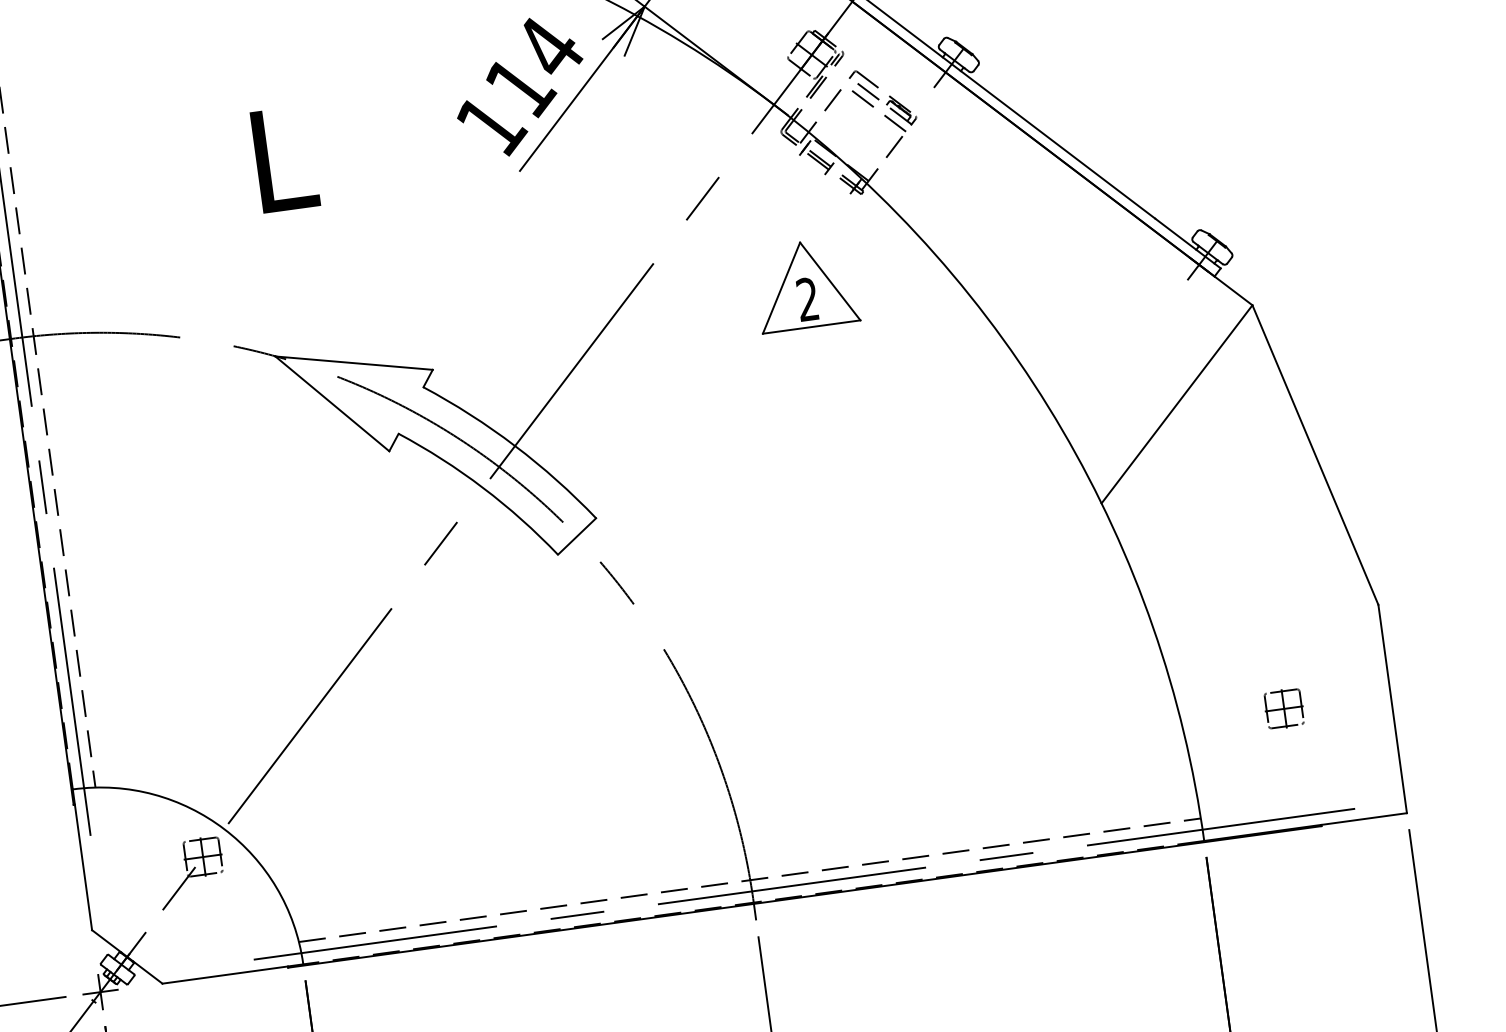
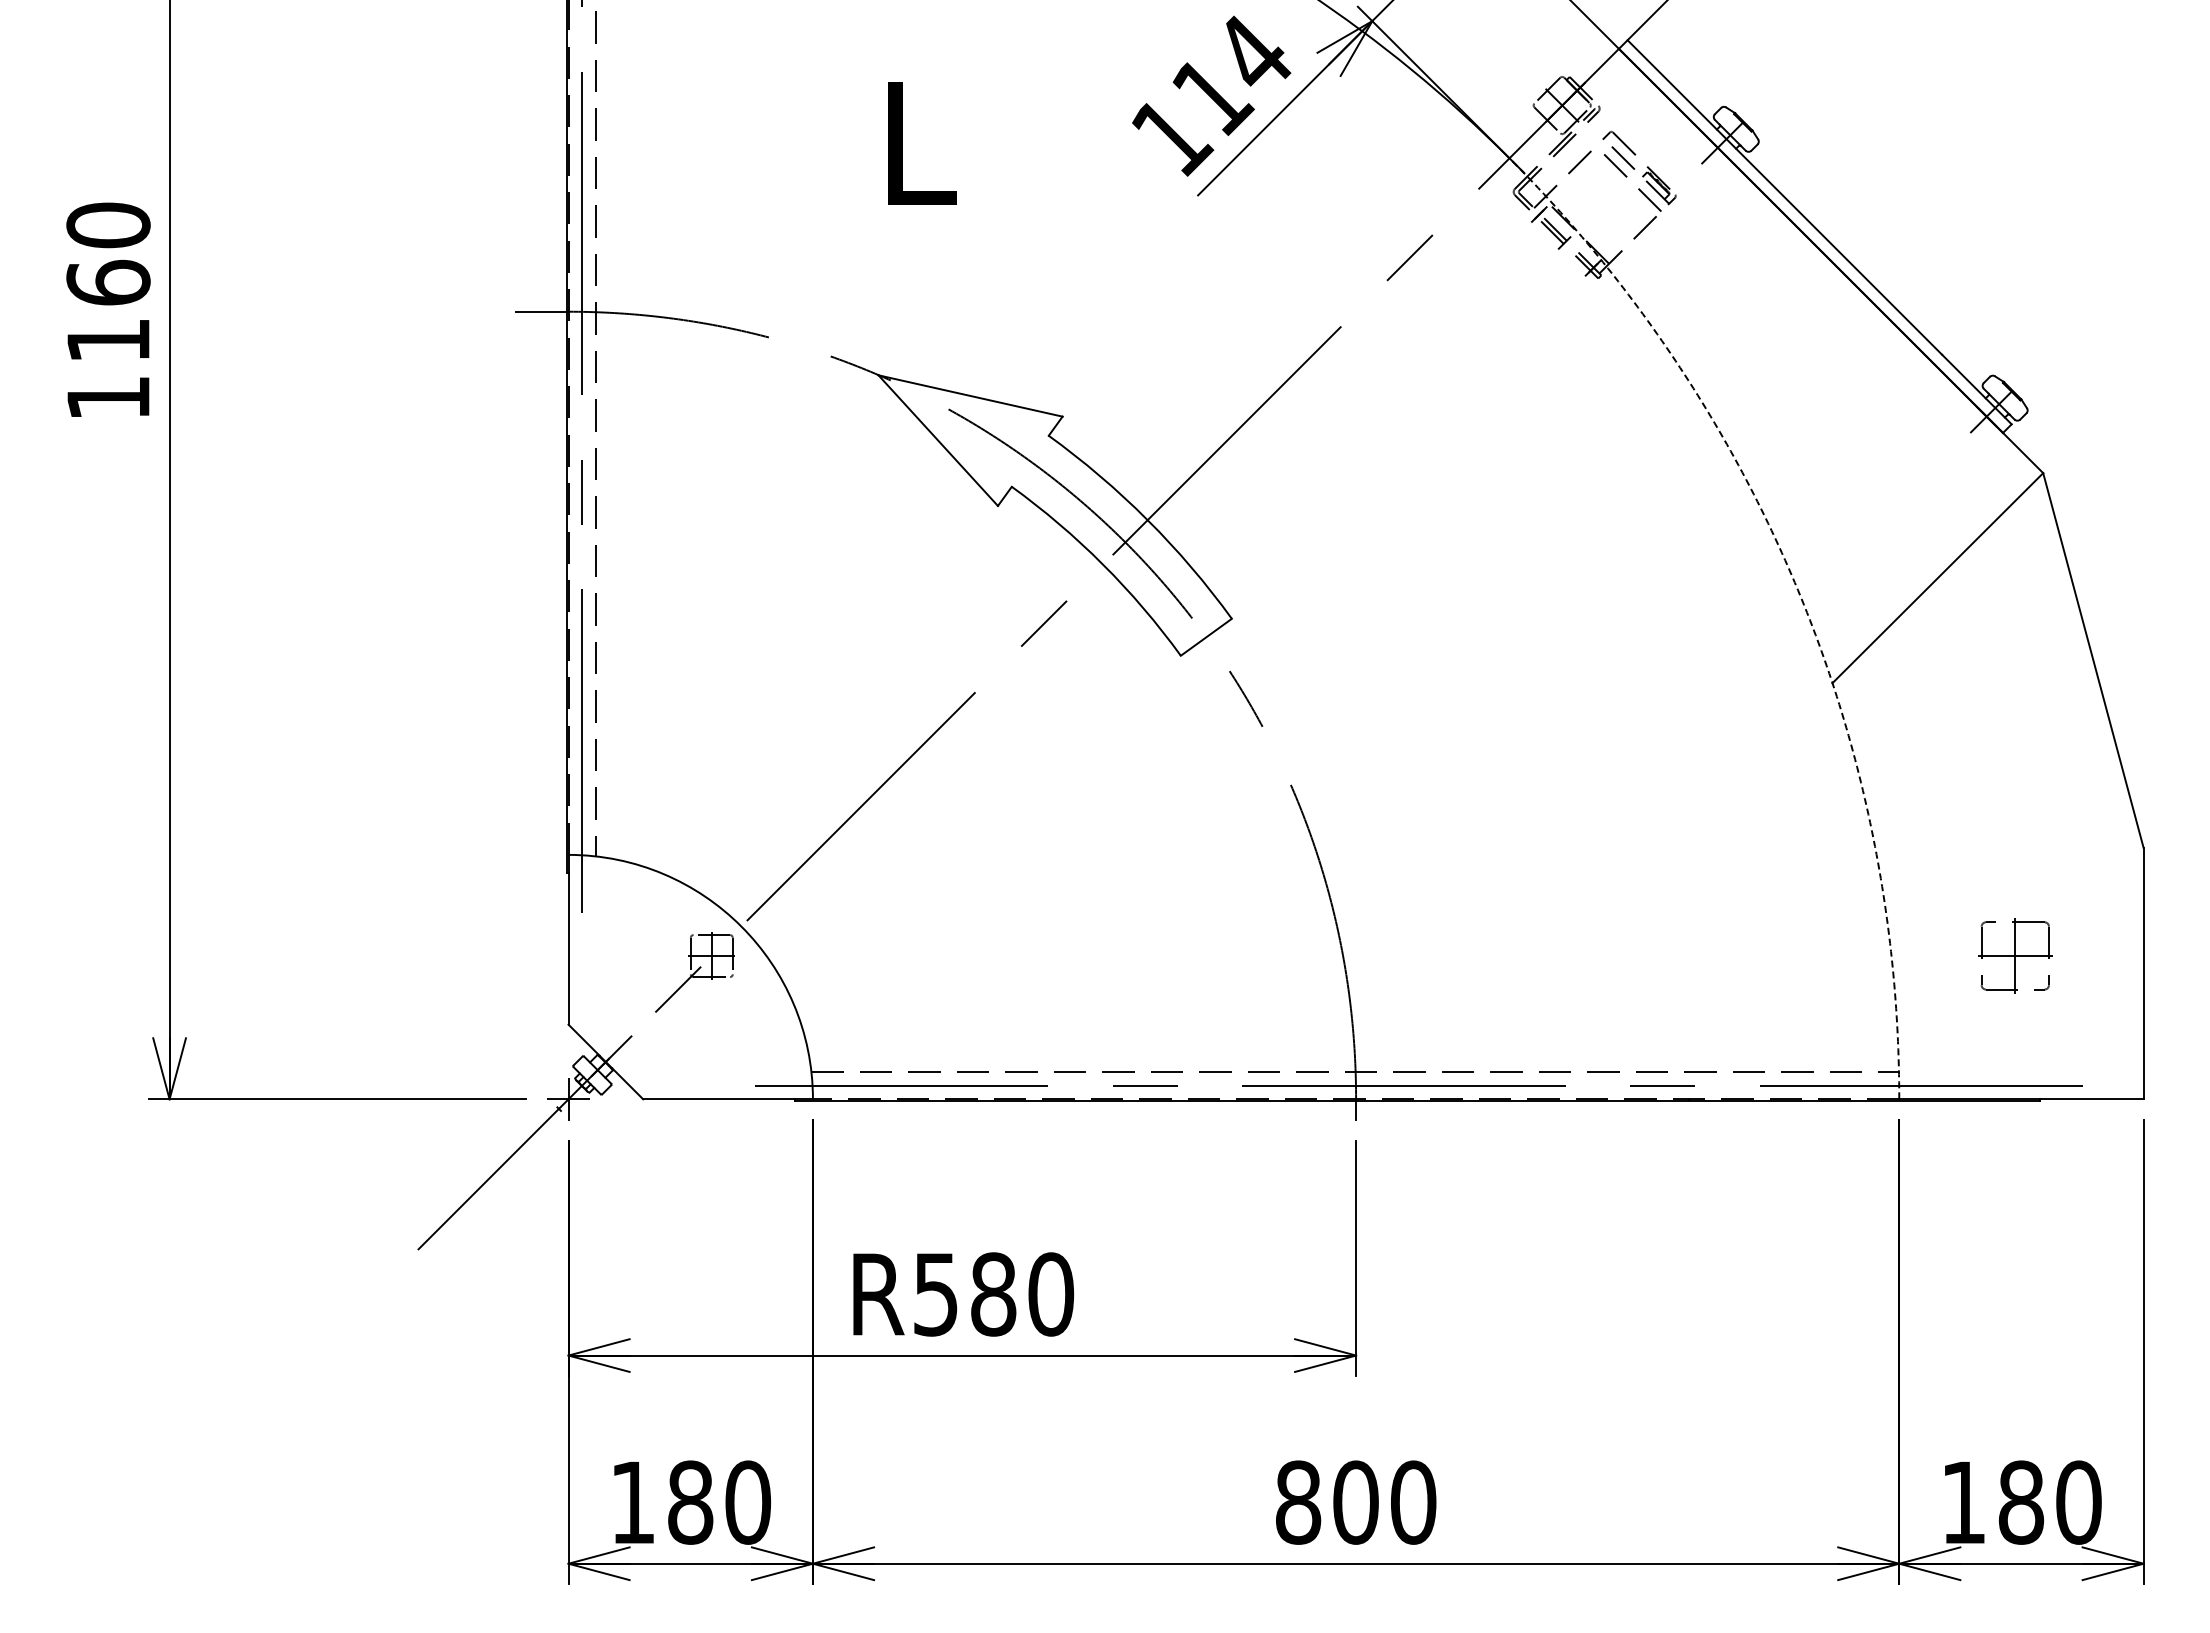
part: (805, 284) -> (1517, 376), removed
arc: (1062, 430) -> (1797, 590), solid -> dashed
part: (1284, 708) -> (2015, 955), size x1.6

